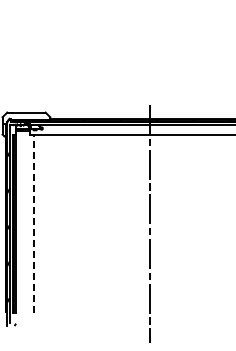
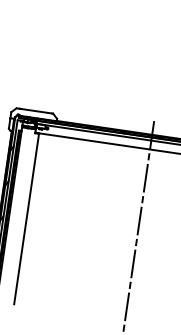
line: (34, 224) -> (26, 219), dashed -> solid

